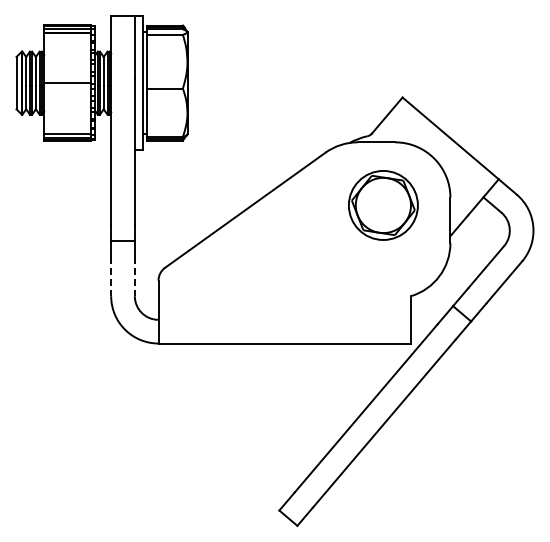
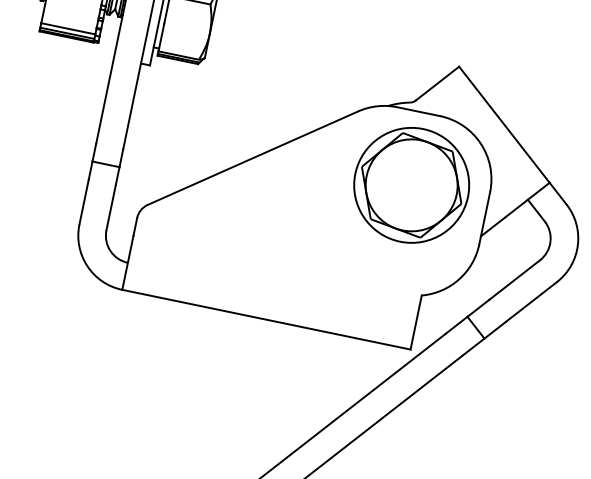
part: (383, 205) -> (411, 185), size x1.43
line: (111, 276) -> (84, 202), dashed -> solid
line: (134, 276) -> (110, 207), dashed -> solid

